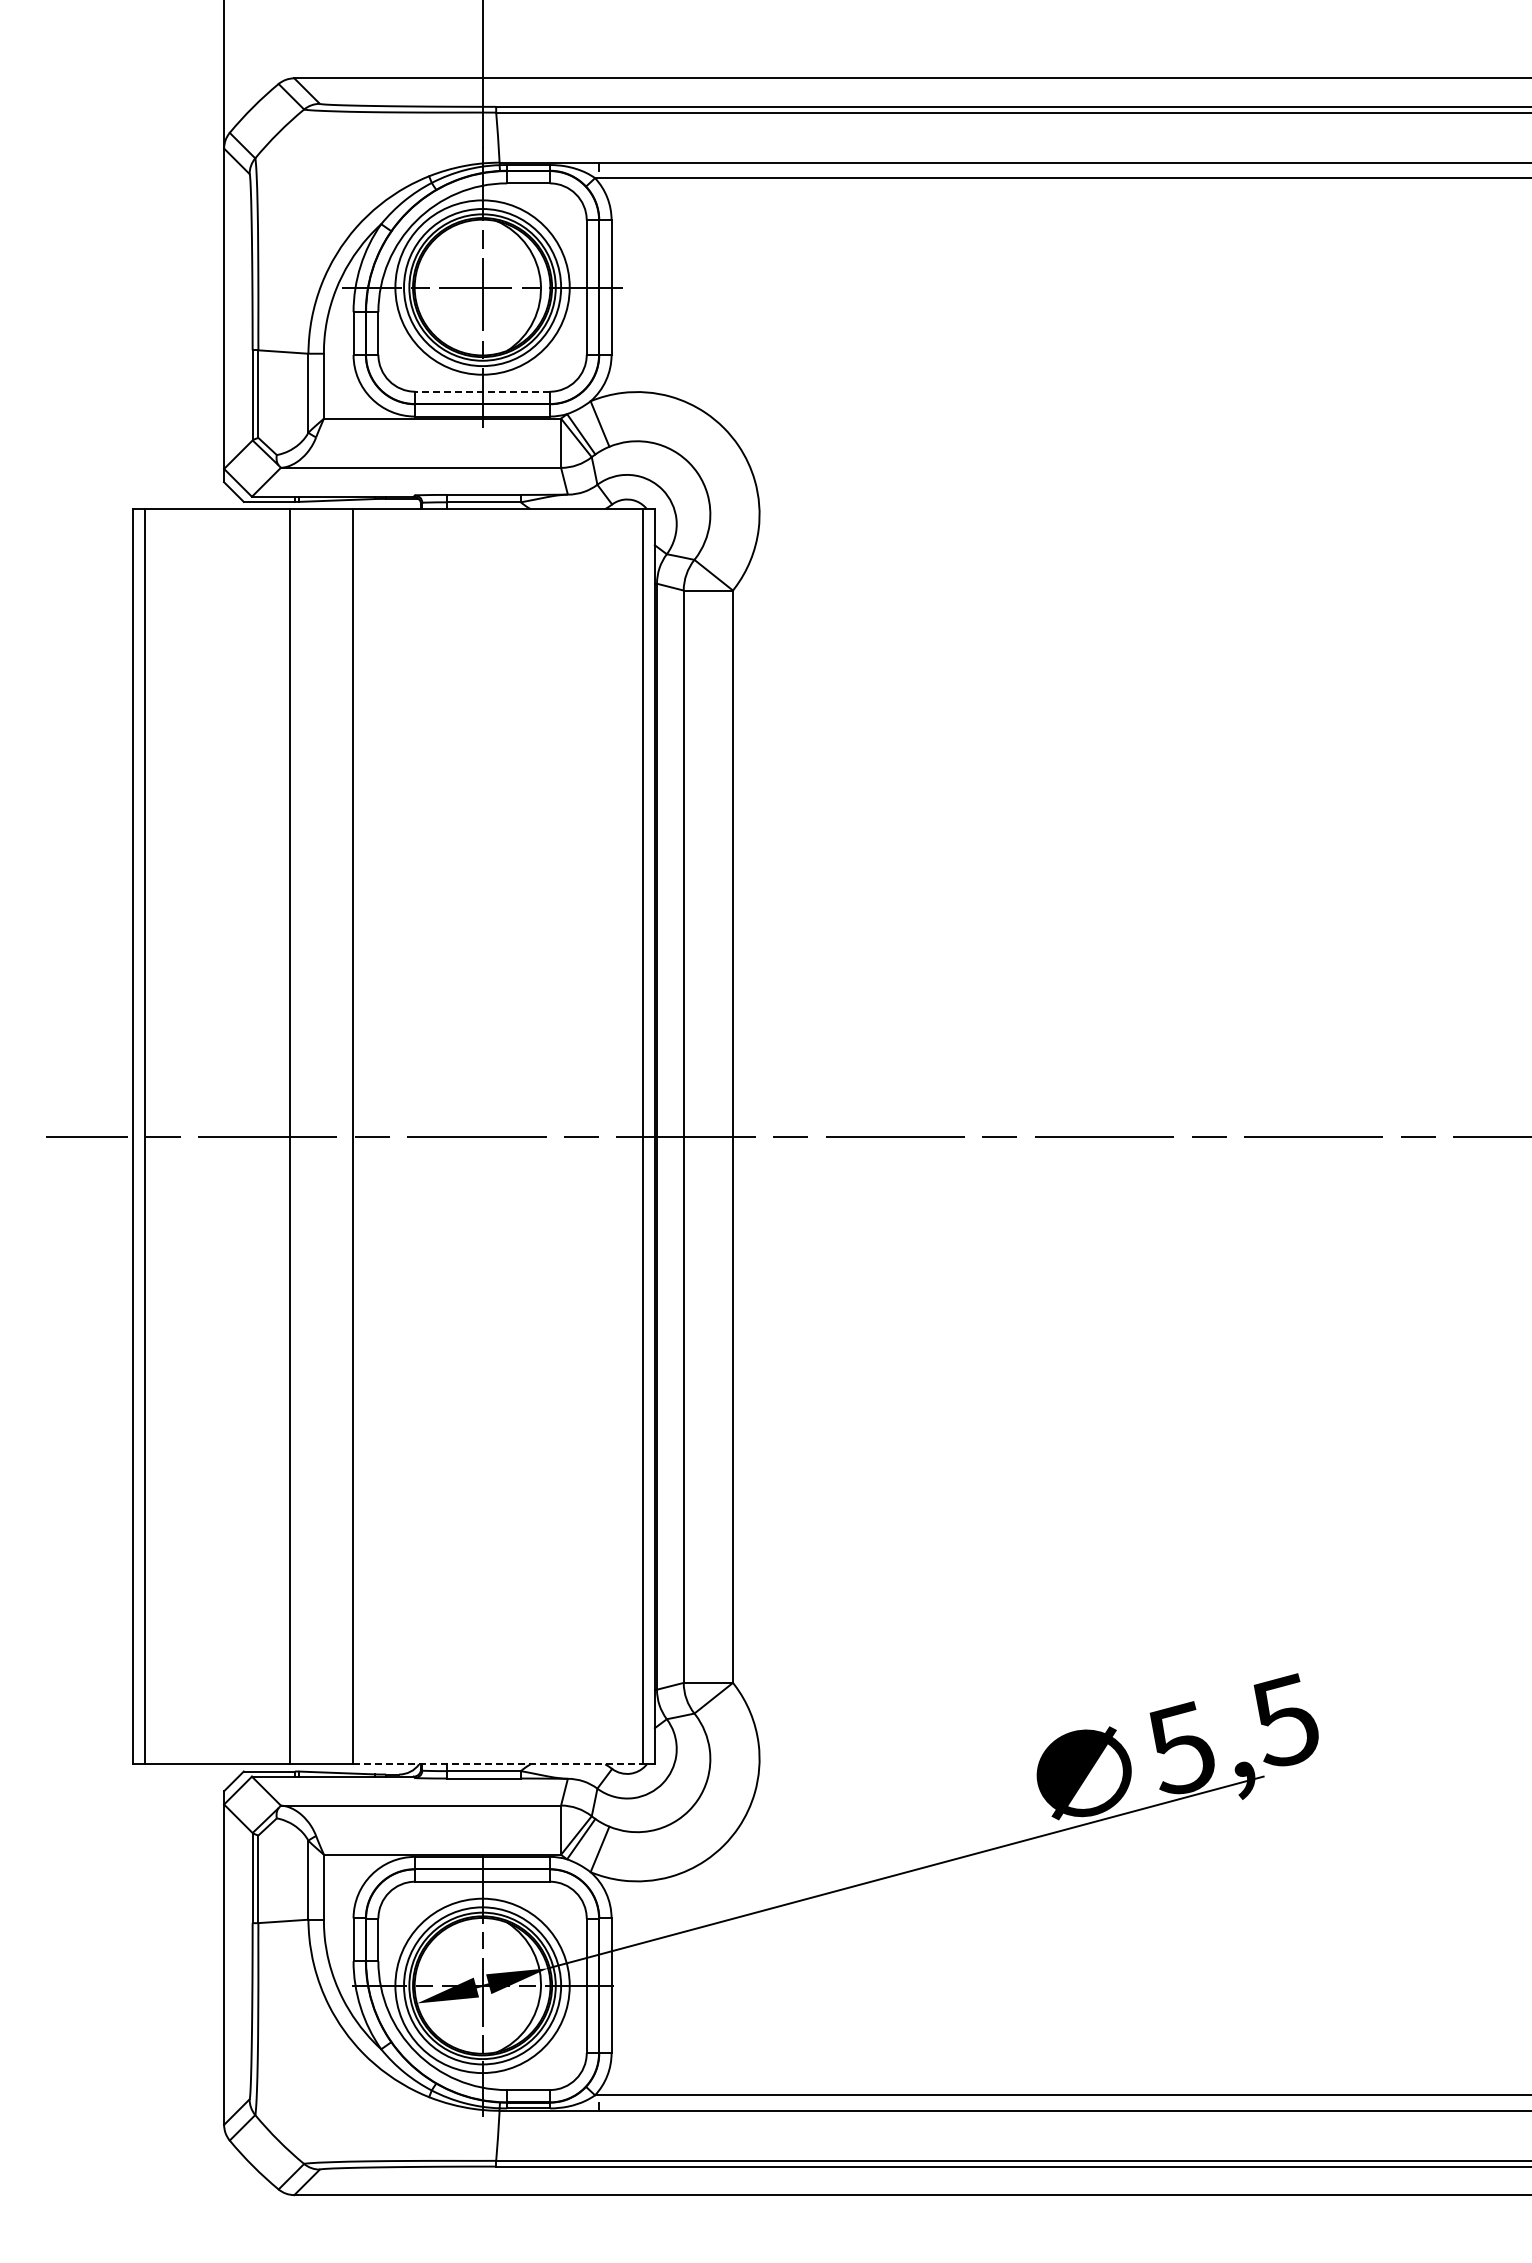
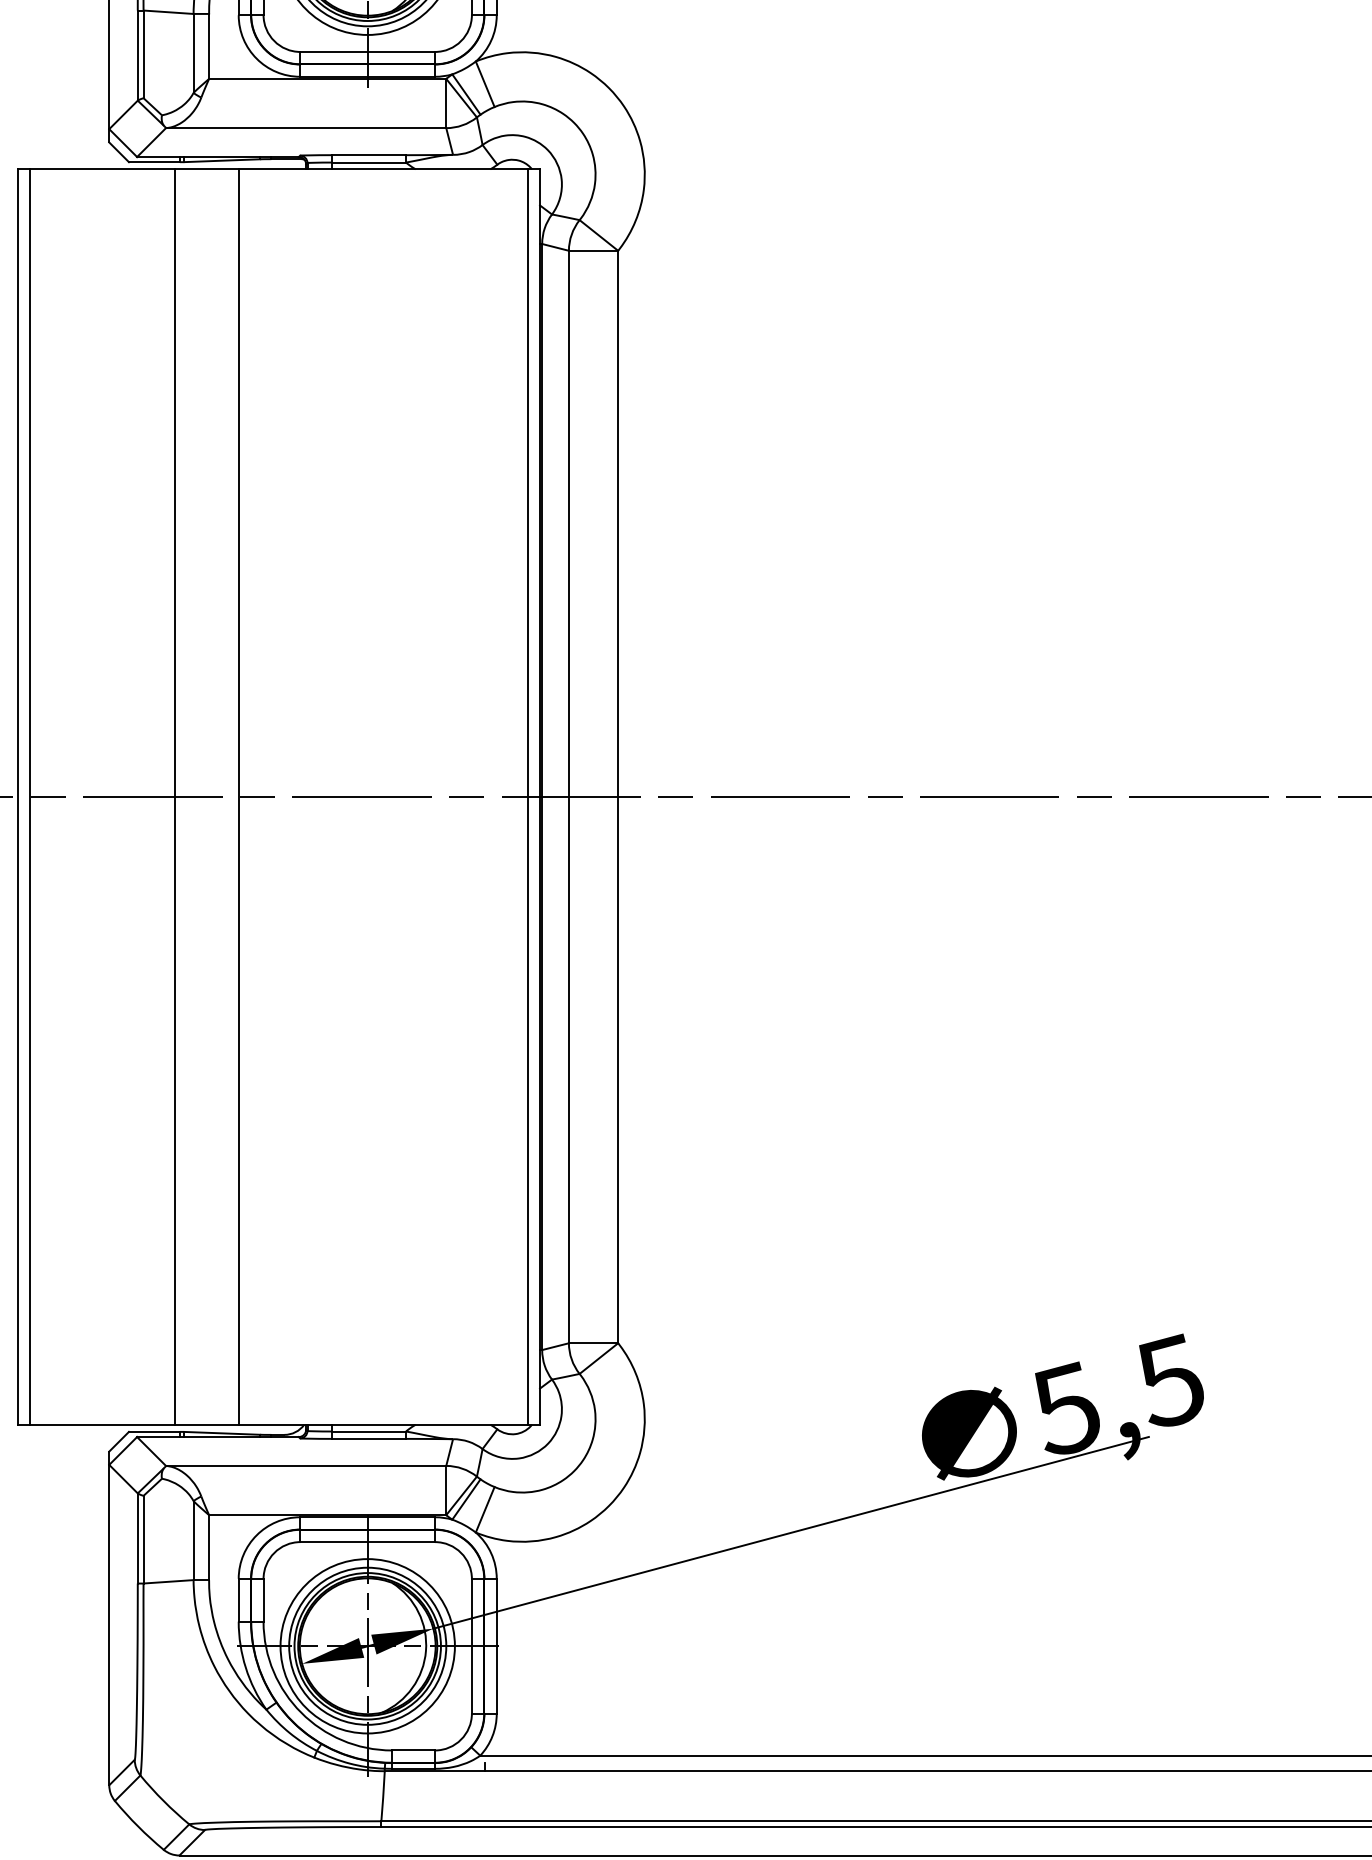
line: (482, 391) -> (367, 51), dashed -> solid
line: (498, 1764) -> (383, 1424), dashed -> solid

